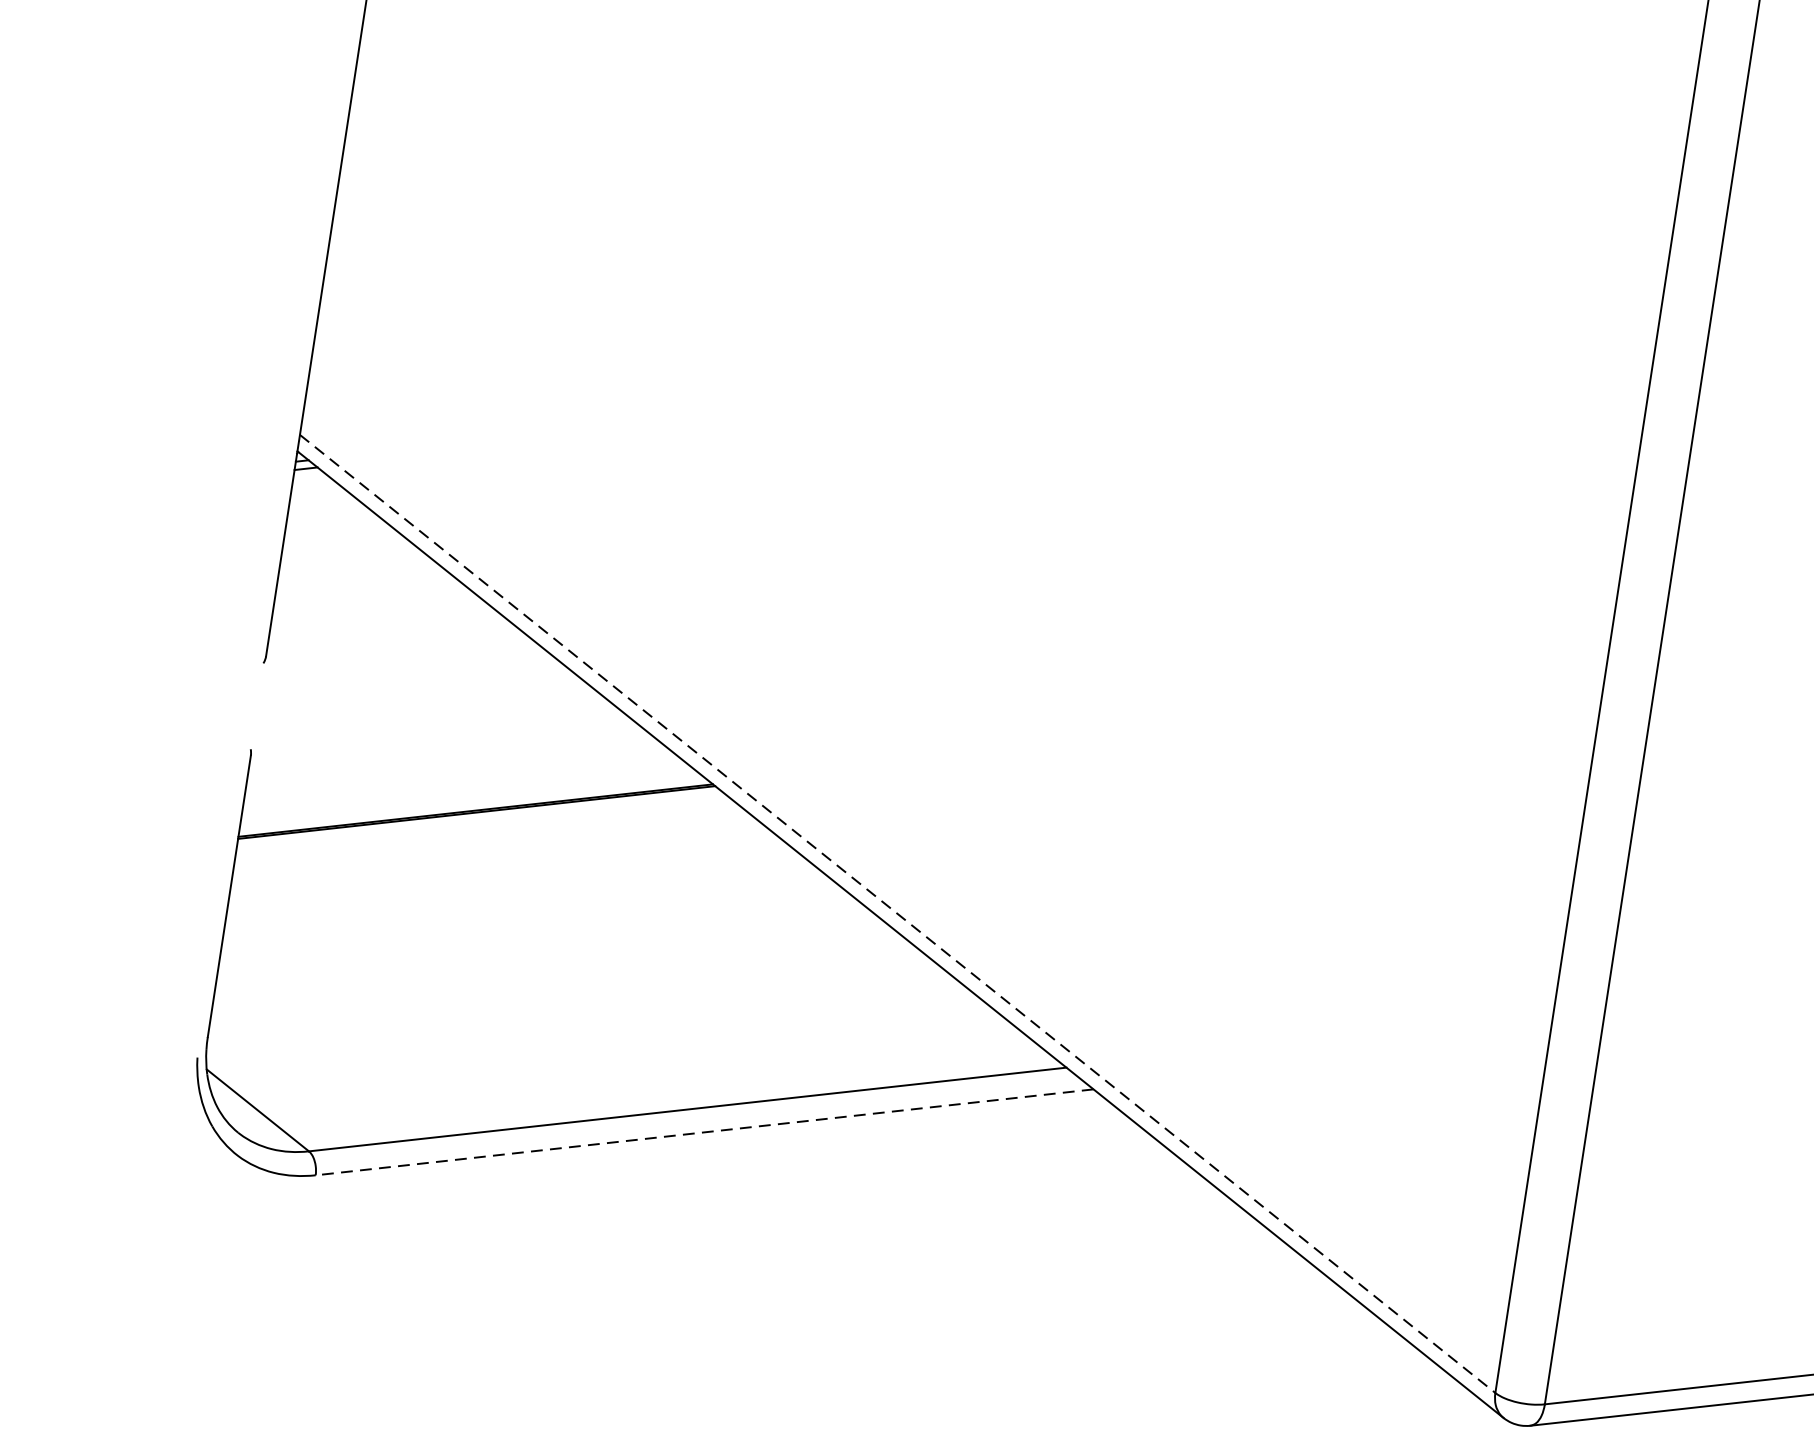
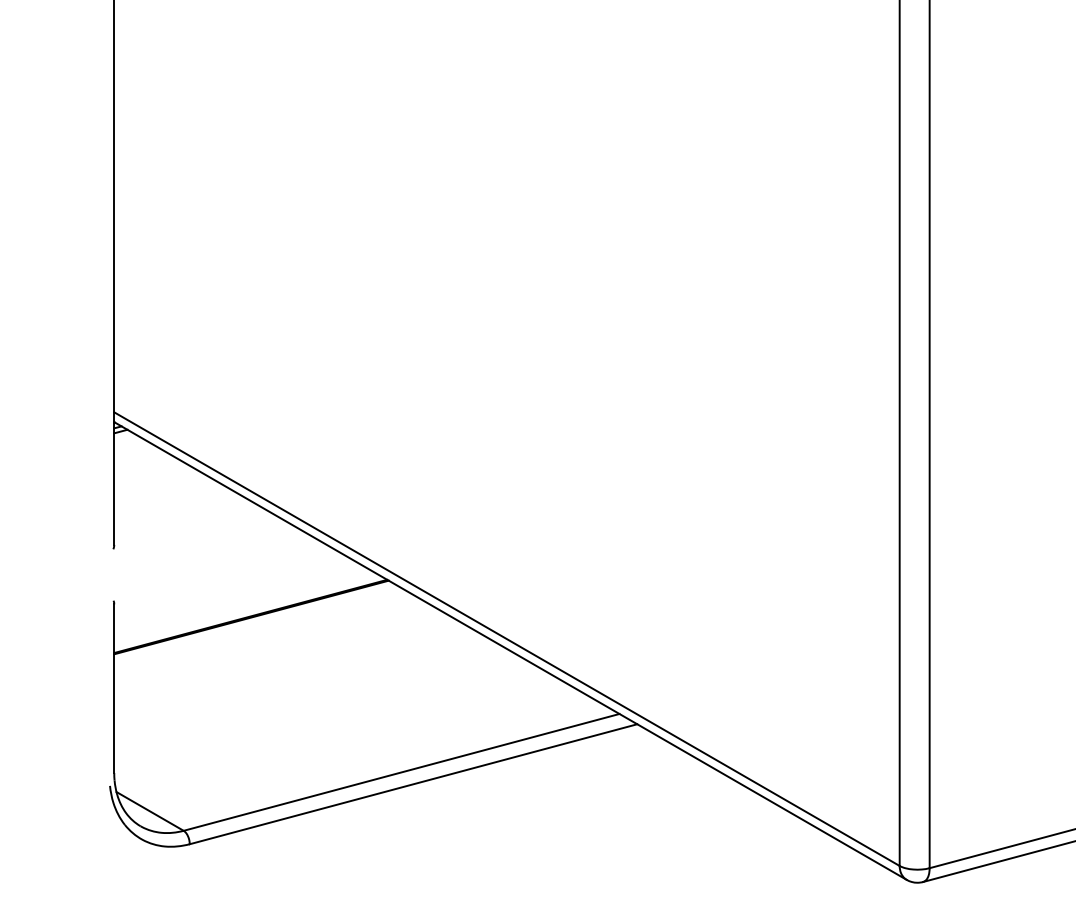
line: (896, 914) -> (506, 639), dashed -> solid
line: (704, 1132) -> (413, 784), dashed -> solid

